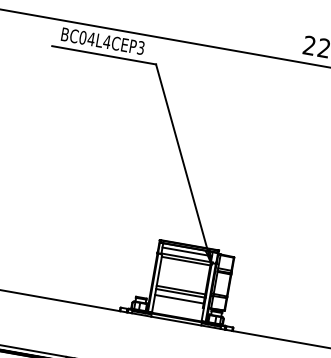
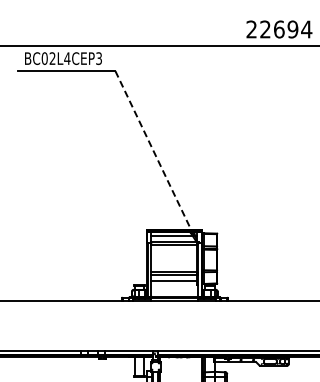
text: (91, 39) -> (52, 58), BC04L4CEP3 -> BC02L4CEP3
line: (183, 164) -> (156, 157), solid -> dashed

